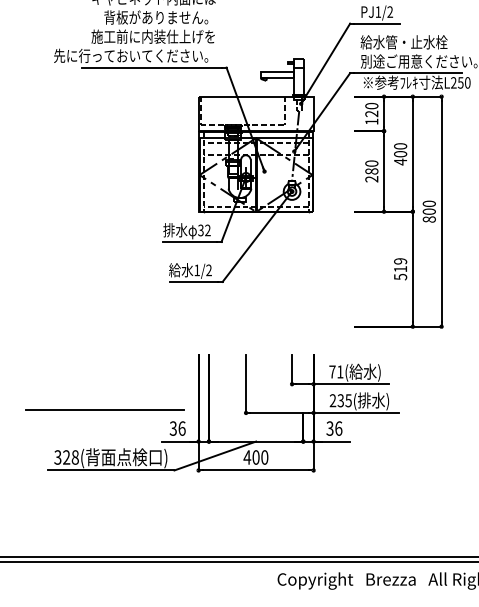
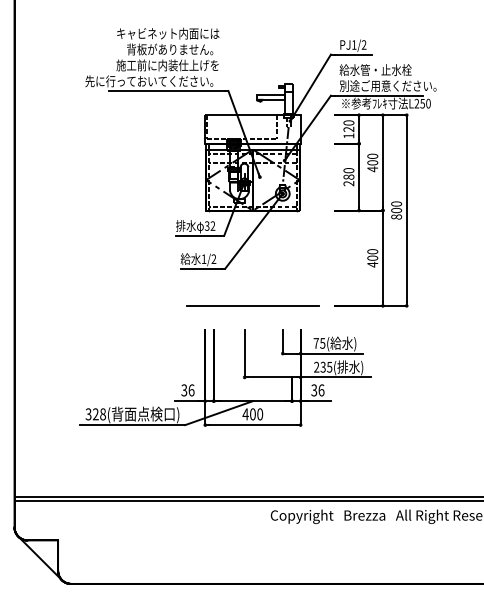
text: (400, 269) -> (372, 258), 519 -> 400
text: (339, 372) -> (322, 343), 71( -> 75(
line: (104, 409) -> (252, 305), moved

